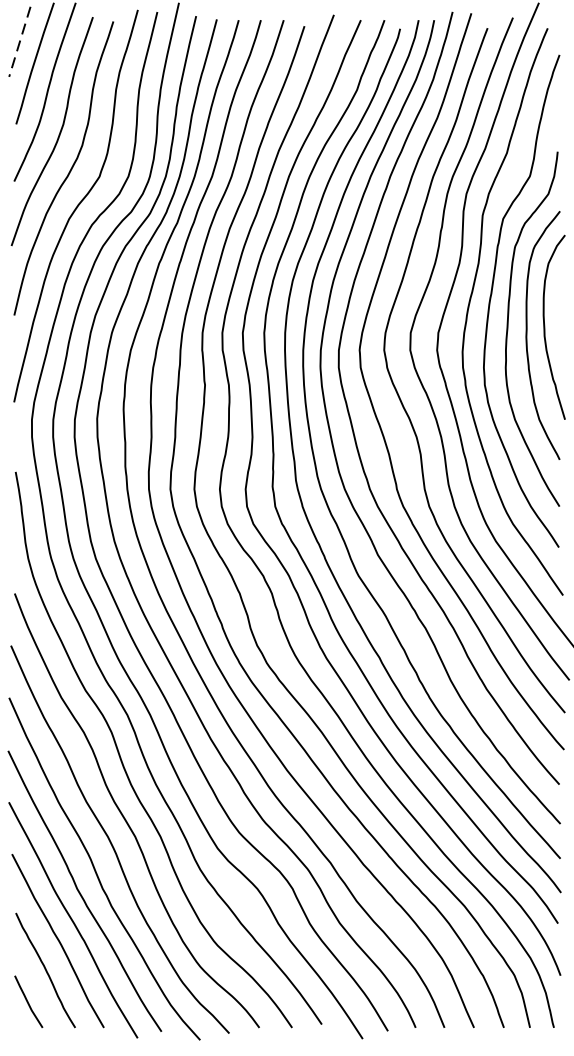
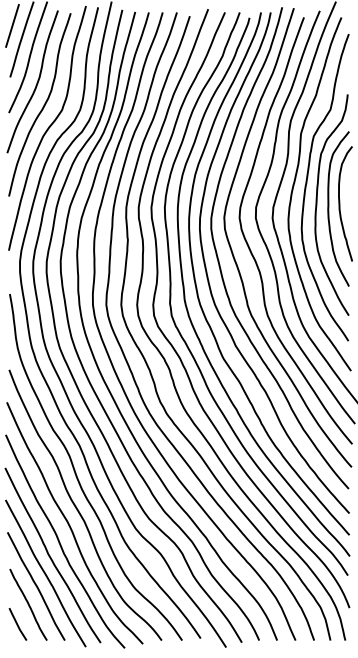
line: (19, 41) -> (12, 25), dashed -> solid

